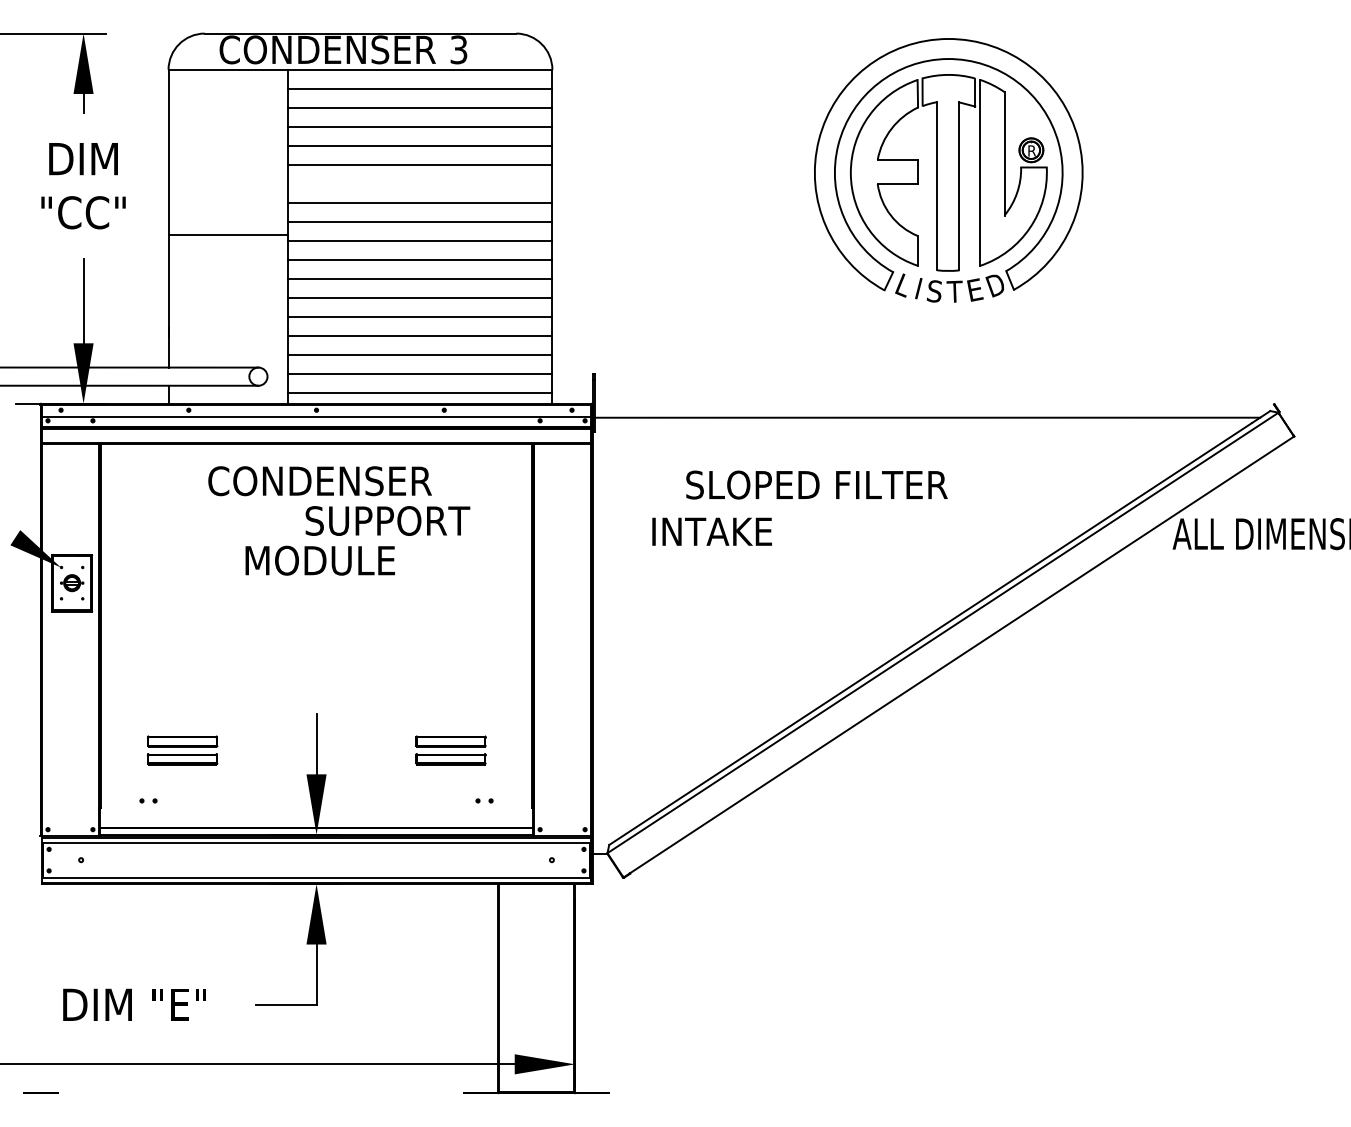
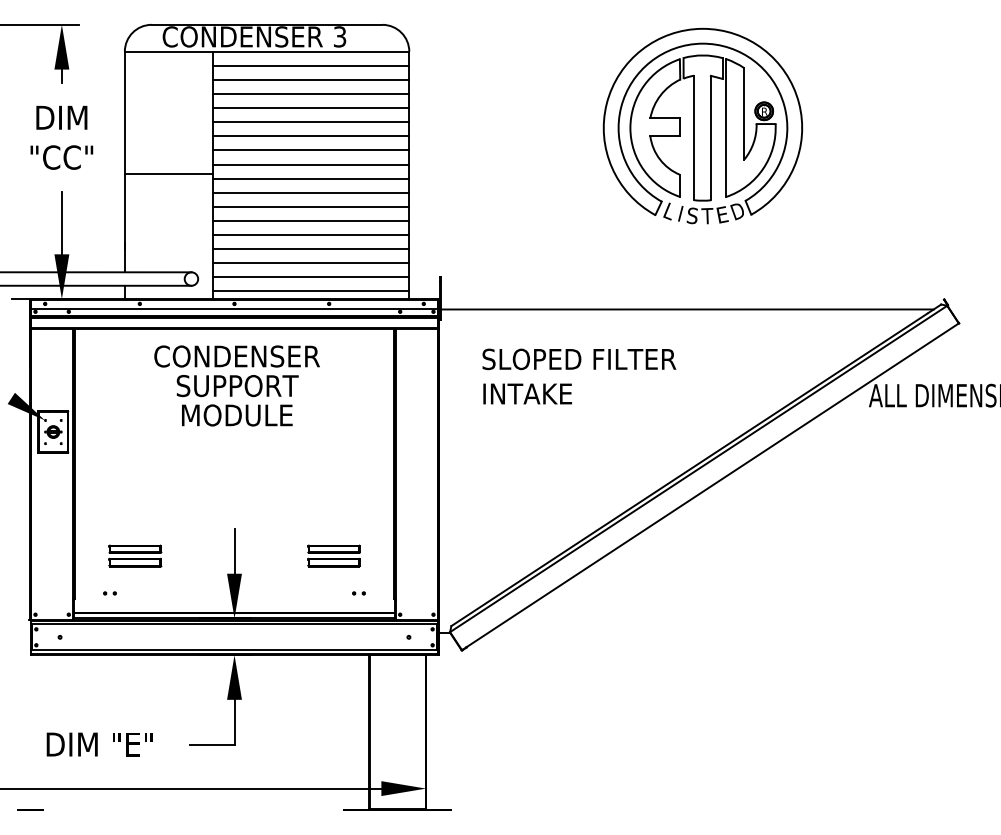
line: (419, 184) -> (310, 136), added
text: (816, 484) -> (579, 358), moved
text: (387, 520) -> (237, 385), moved

